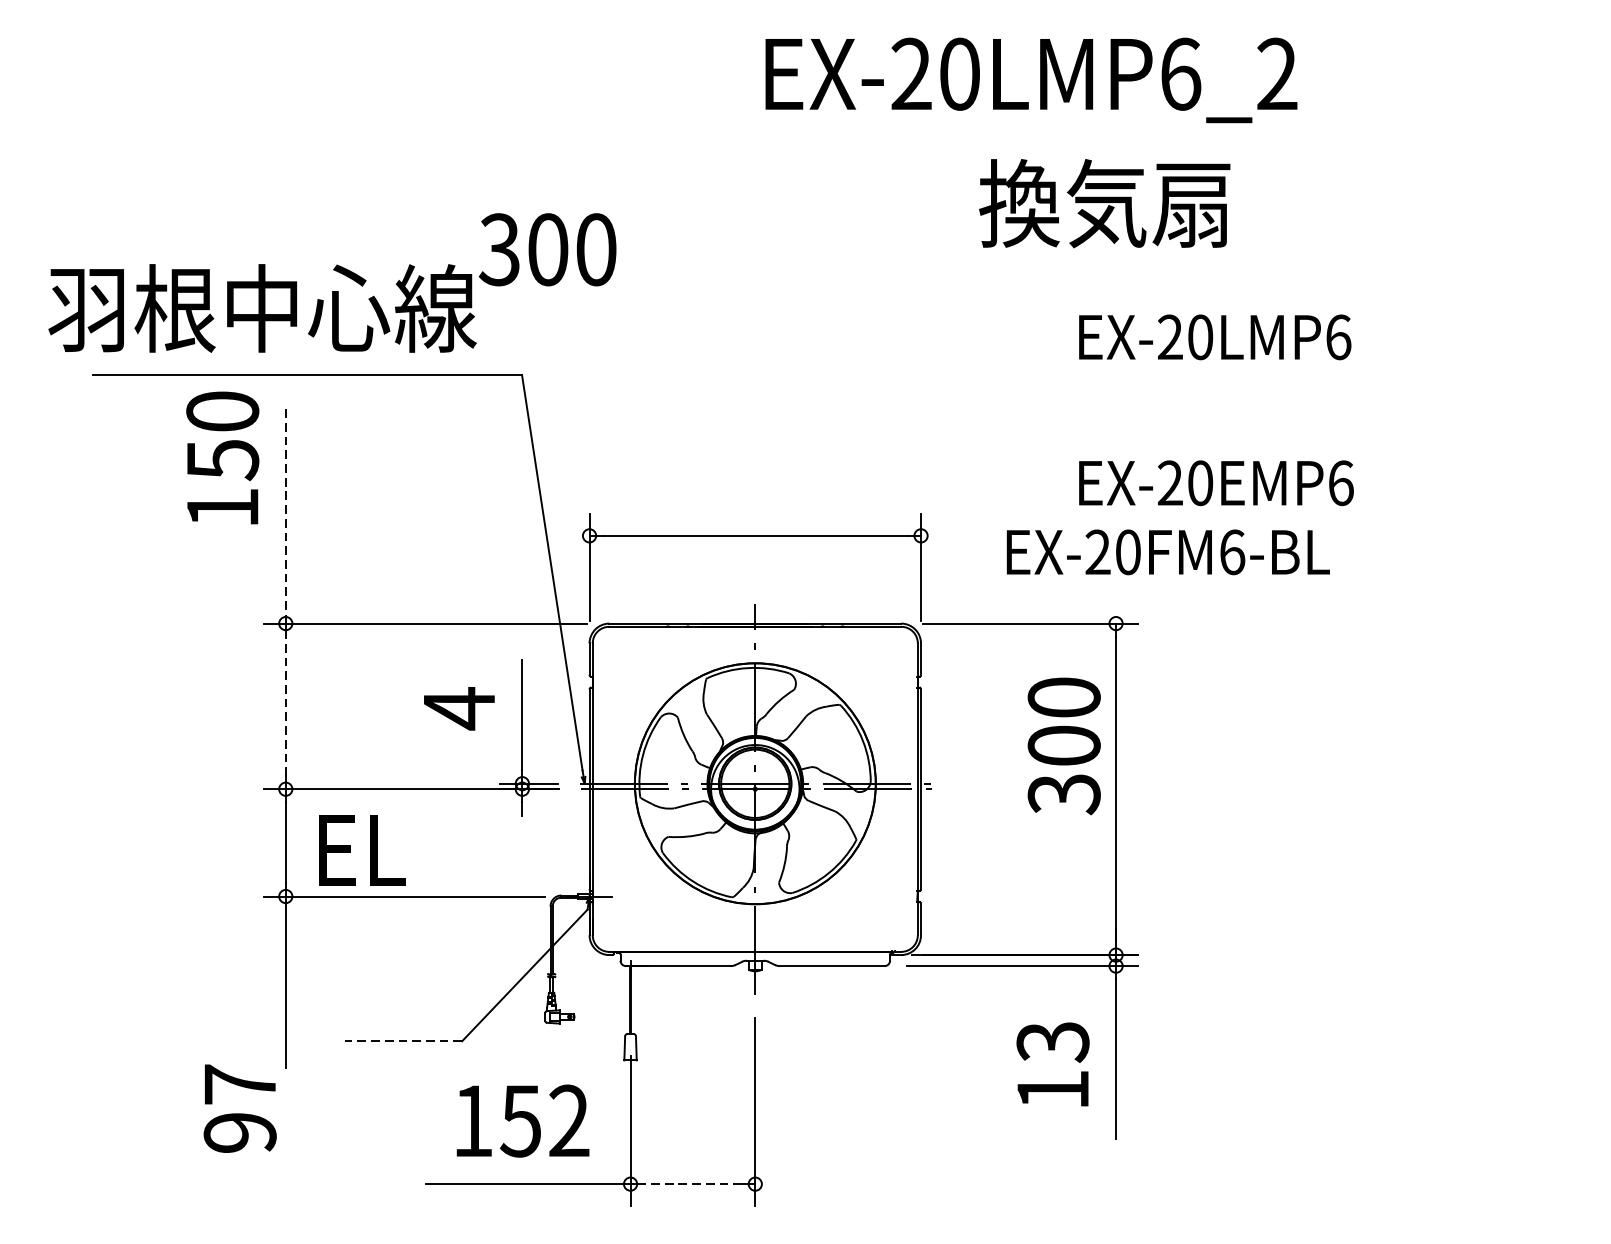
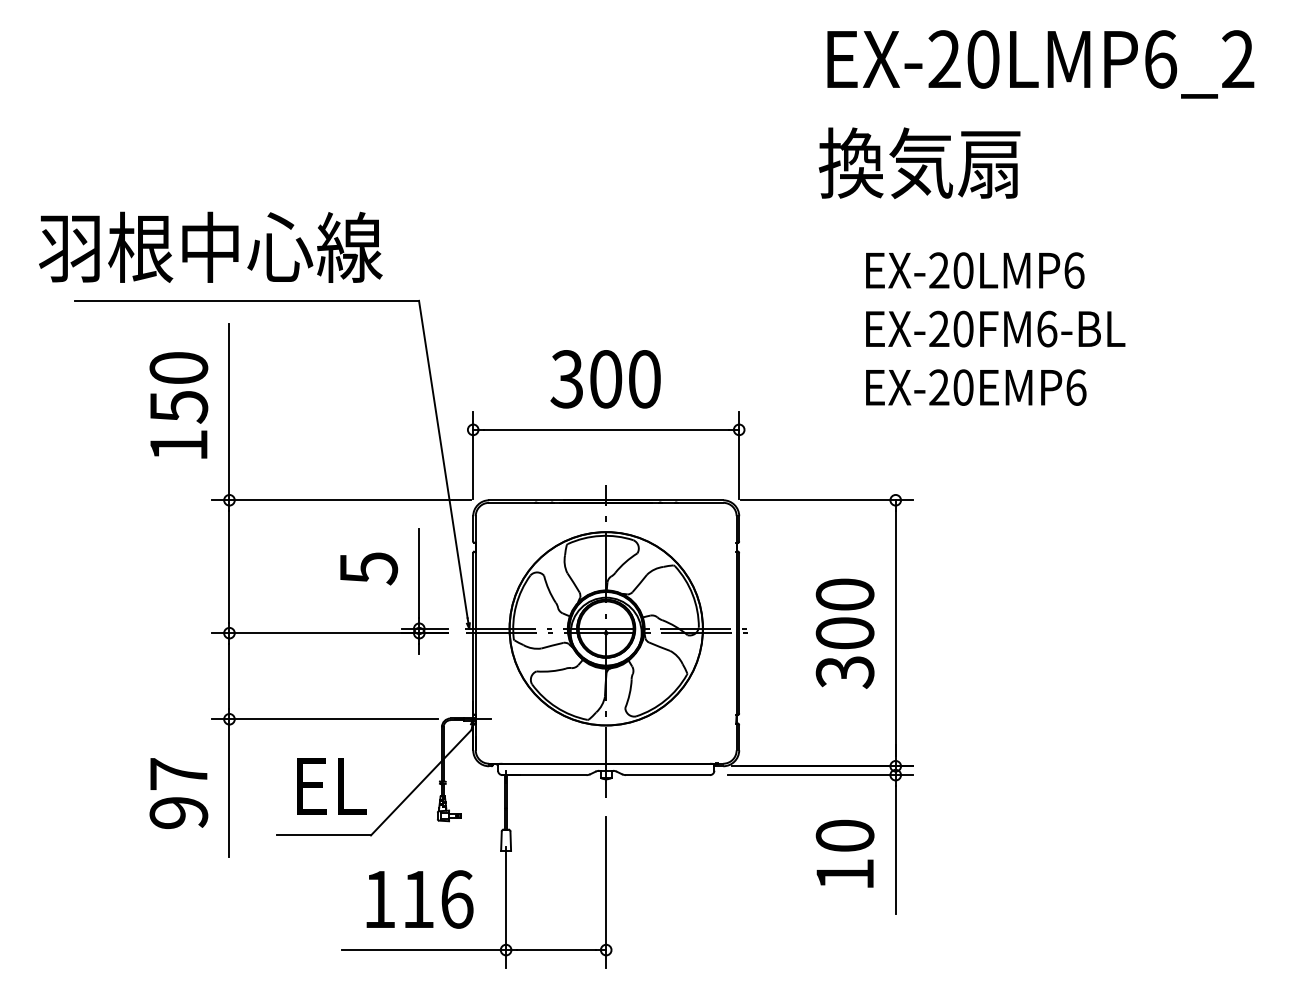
text: (1031, 80) -> (1040, 64), moved
text: (1104, 202) -> (919, 162), moved
text: (547, 250) -> (605, 379), moved
text: (222, 458) -> (178, 405), moved
line: (285, 512) -> (229, 411), dashed -> solid
text: (1168, 551) -> (995, 328), moved
line: (285, 706) -> (229, 566), dashed -> solid
text: (460, 708) -> (369, 568), 4 -> 5
text: (1063, 745) -> (844, 633), moved
text: (361, 850) -> (331, 786), moved
line: (402, 1041) -> (323, 835), dashed -> solid
text: (1052, 1041) -> (844, 835), 13 -> 10
text: (239, 1108) -> (178, 793), moved
text: (545, 1121) -> (437, 899), 152 -> 116
line: (692, 1184) -> (555, 950), dashed -> solid

